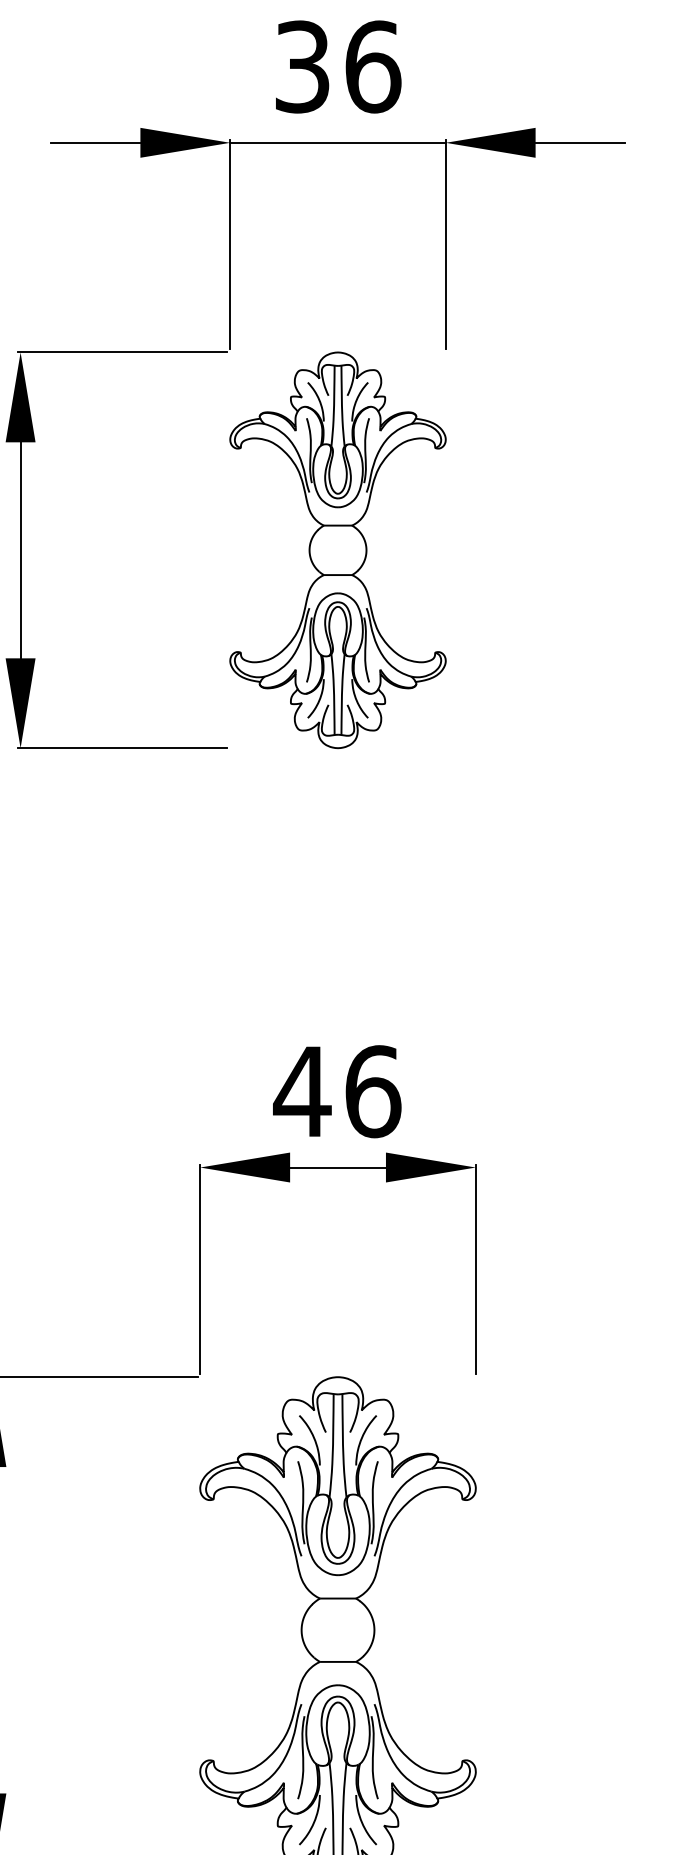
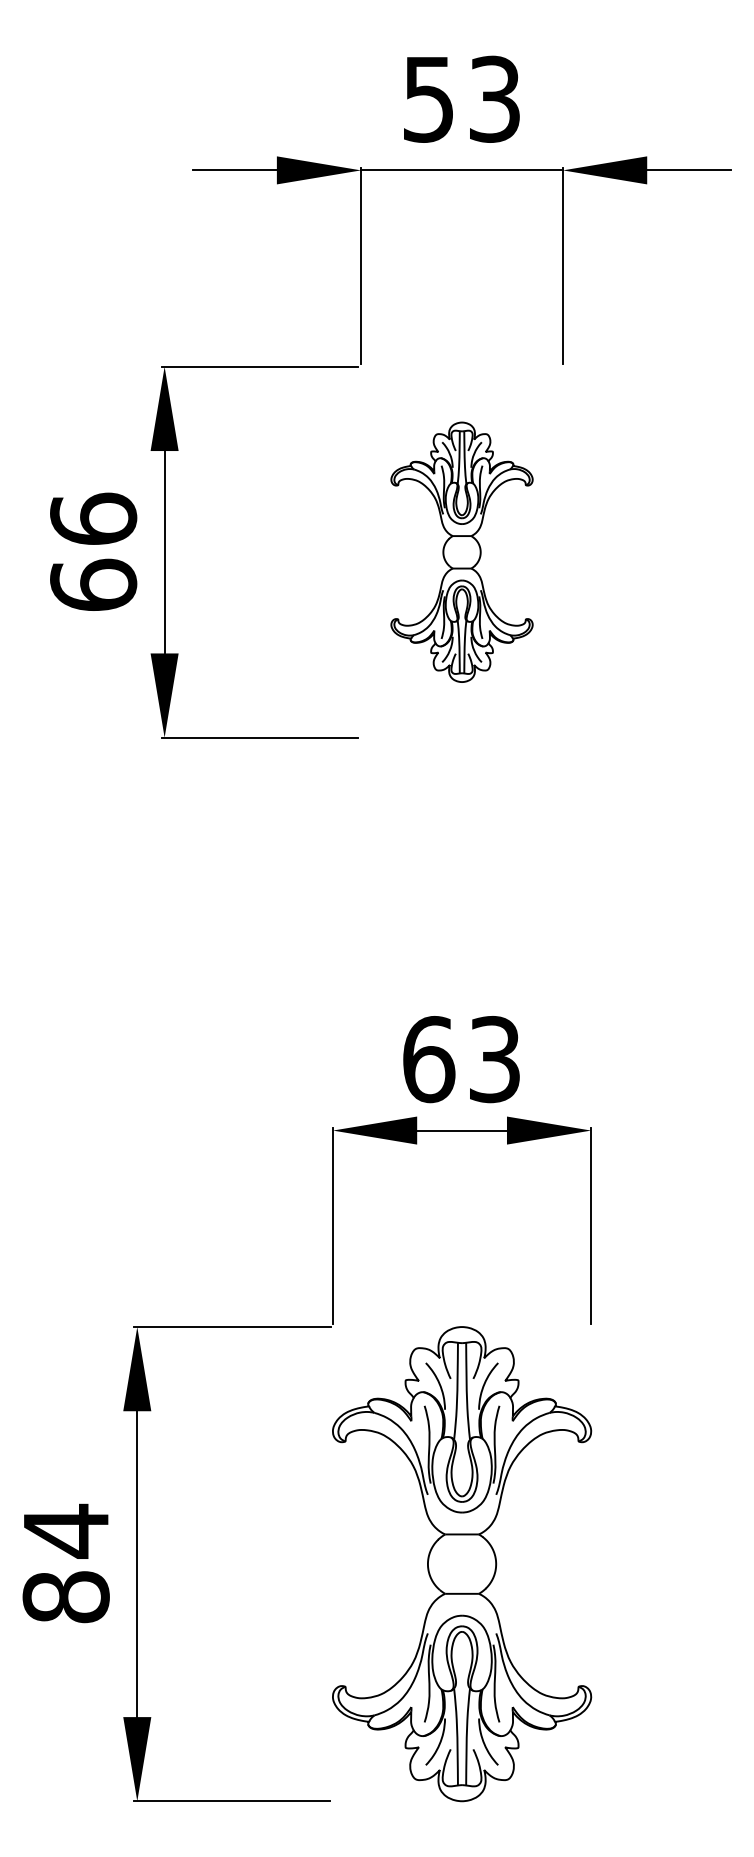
text: (338, 66) -> (462, 98), 36 -> 53
part: (337, 550) -> (461, 552), size x0.7
text: (337, 1091) -> (461, 1059), 46 -> 63

